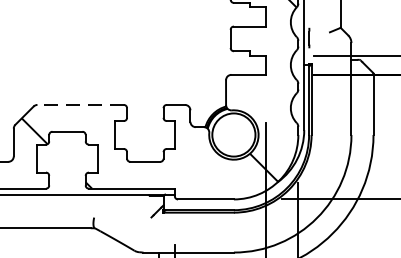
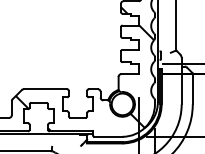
line: (80, 105) -> (45, 89), dashed -> solid

